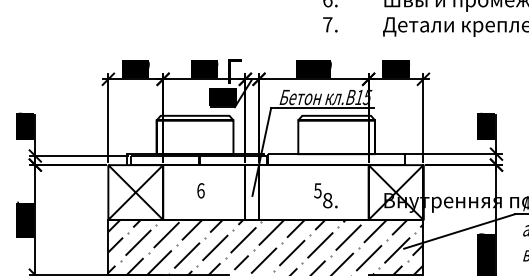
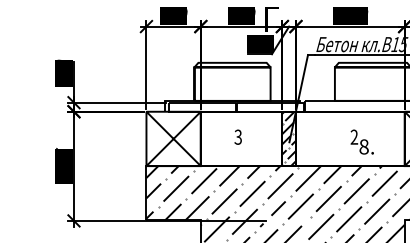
text: (200, 190) -> (237, 136), 6 -> 3
text: (317, 190) -> (353, 136), 5 -> 2
hatch: (252, 192) -> (289, 138), added

